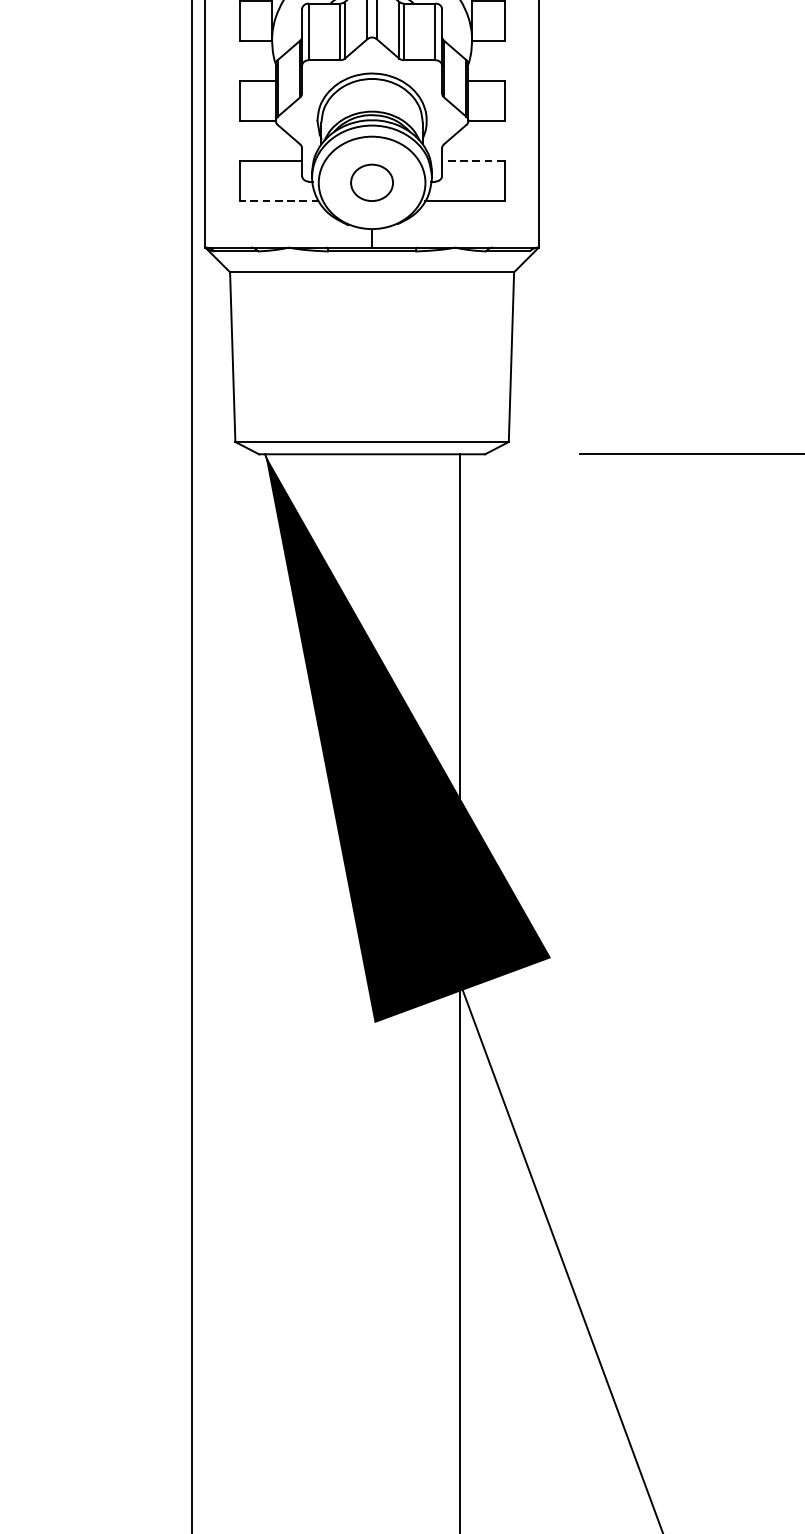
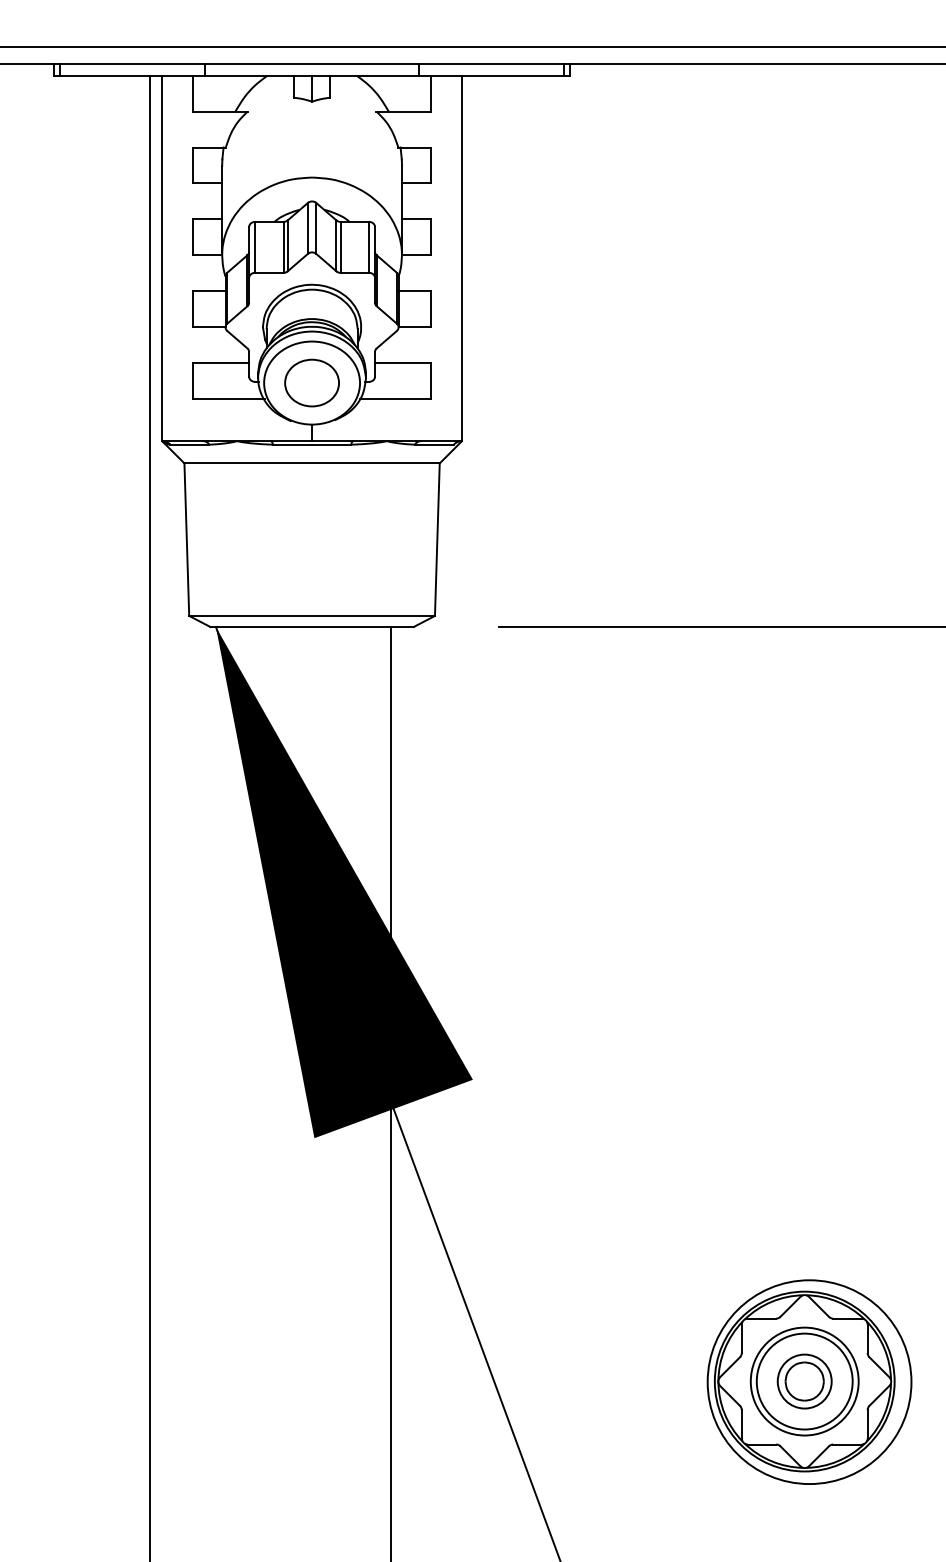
line: (472, 161) -> (402, 363), dashed -> solid
part: (371, 182) -> (311, 382), size x1.43
line: (279, 201) -> (228, 399), dashed -> solid

